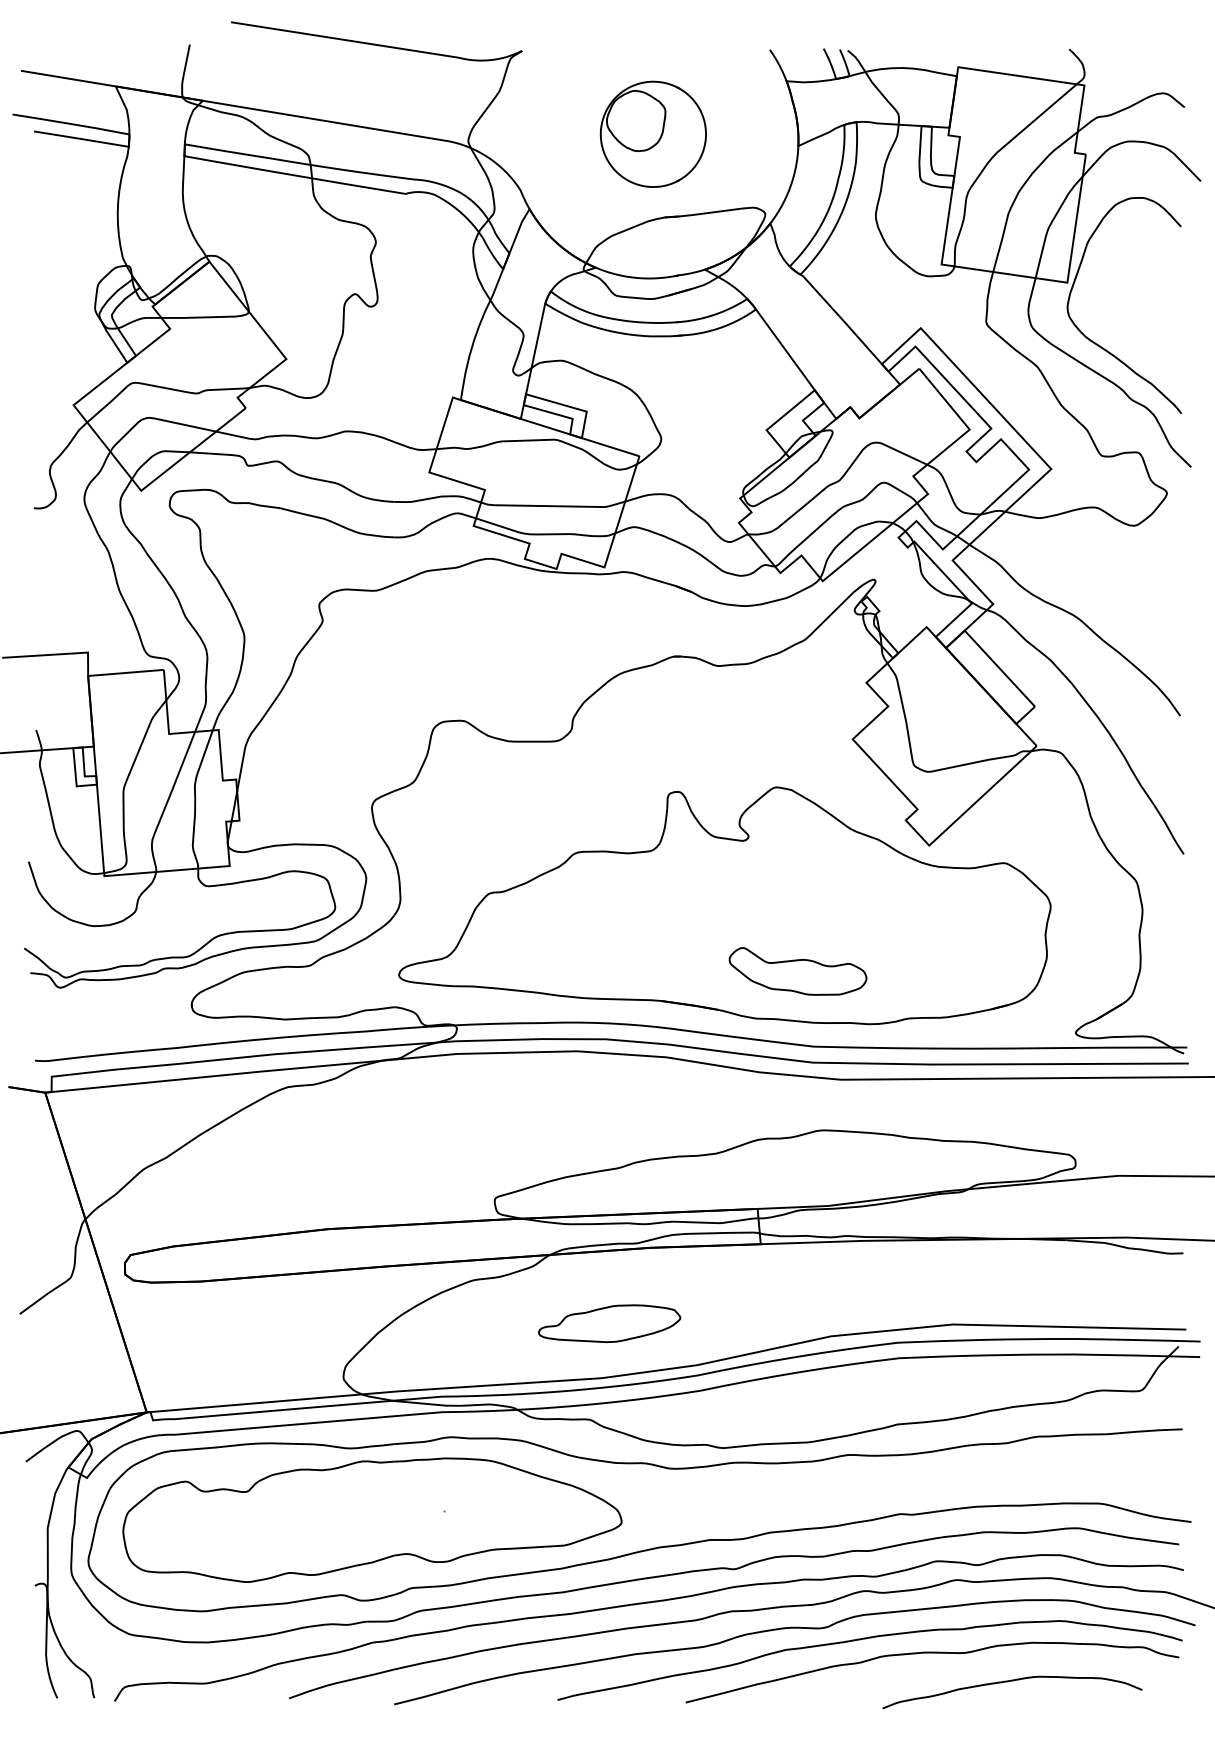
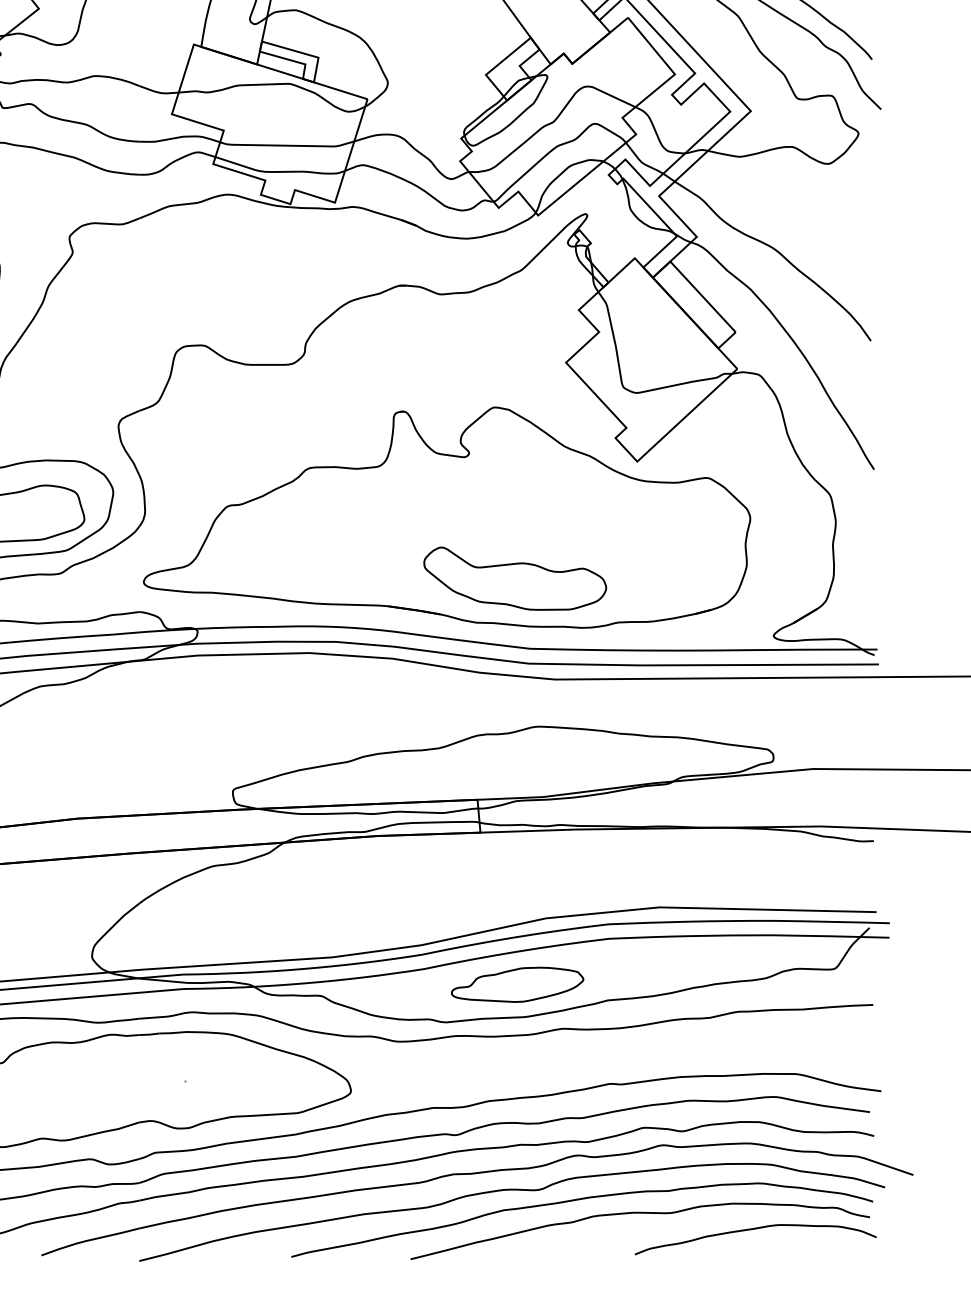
part: (797, 971) -> (514, 578), size x1.43
part: (609, 1323) -> (517, 984), moved
curve: (1008, 1682) -> (752, 1230), moved

